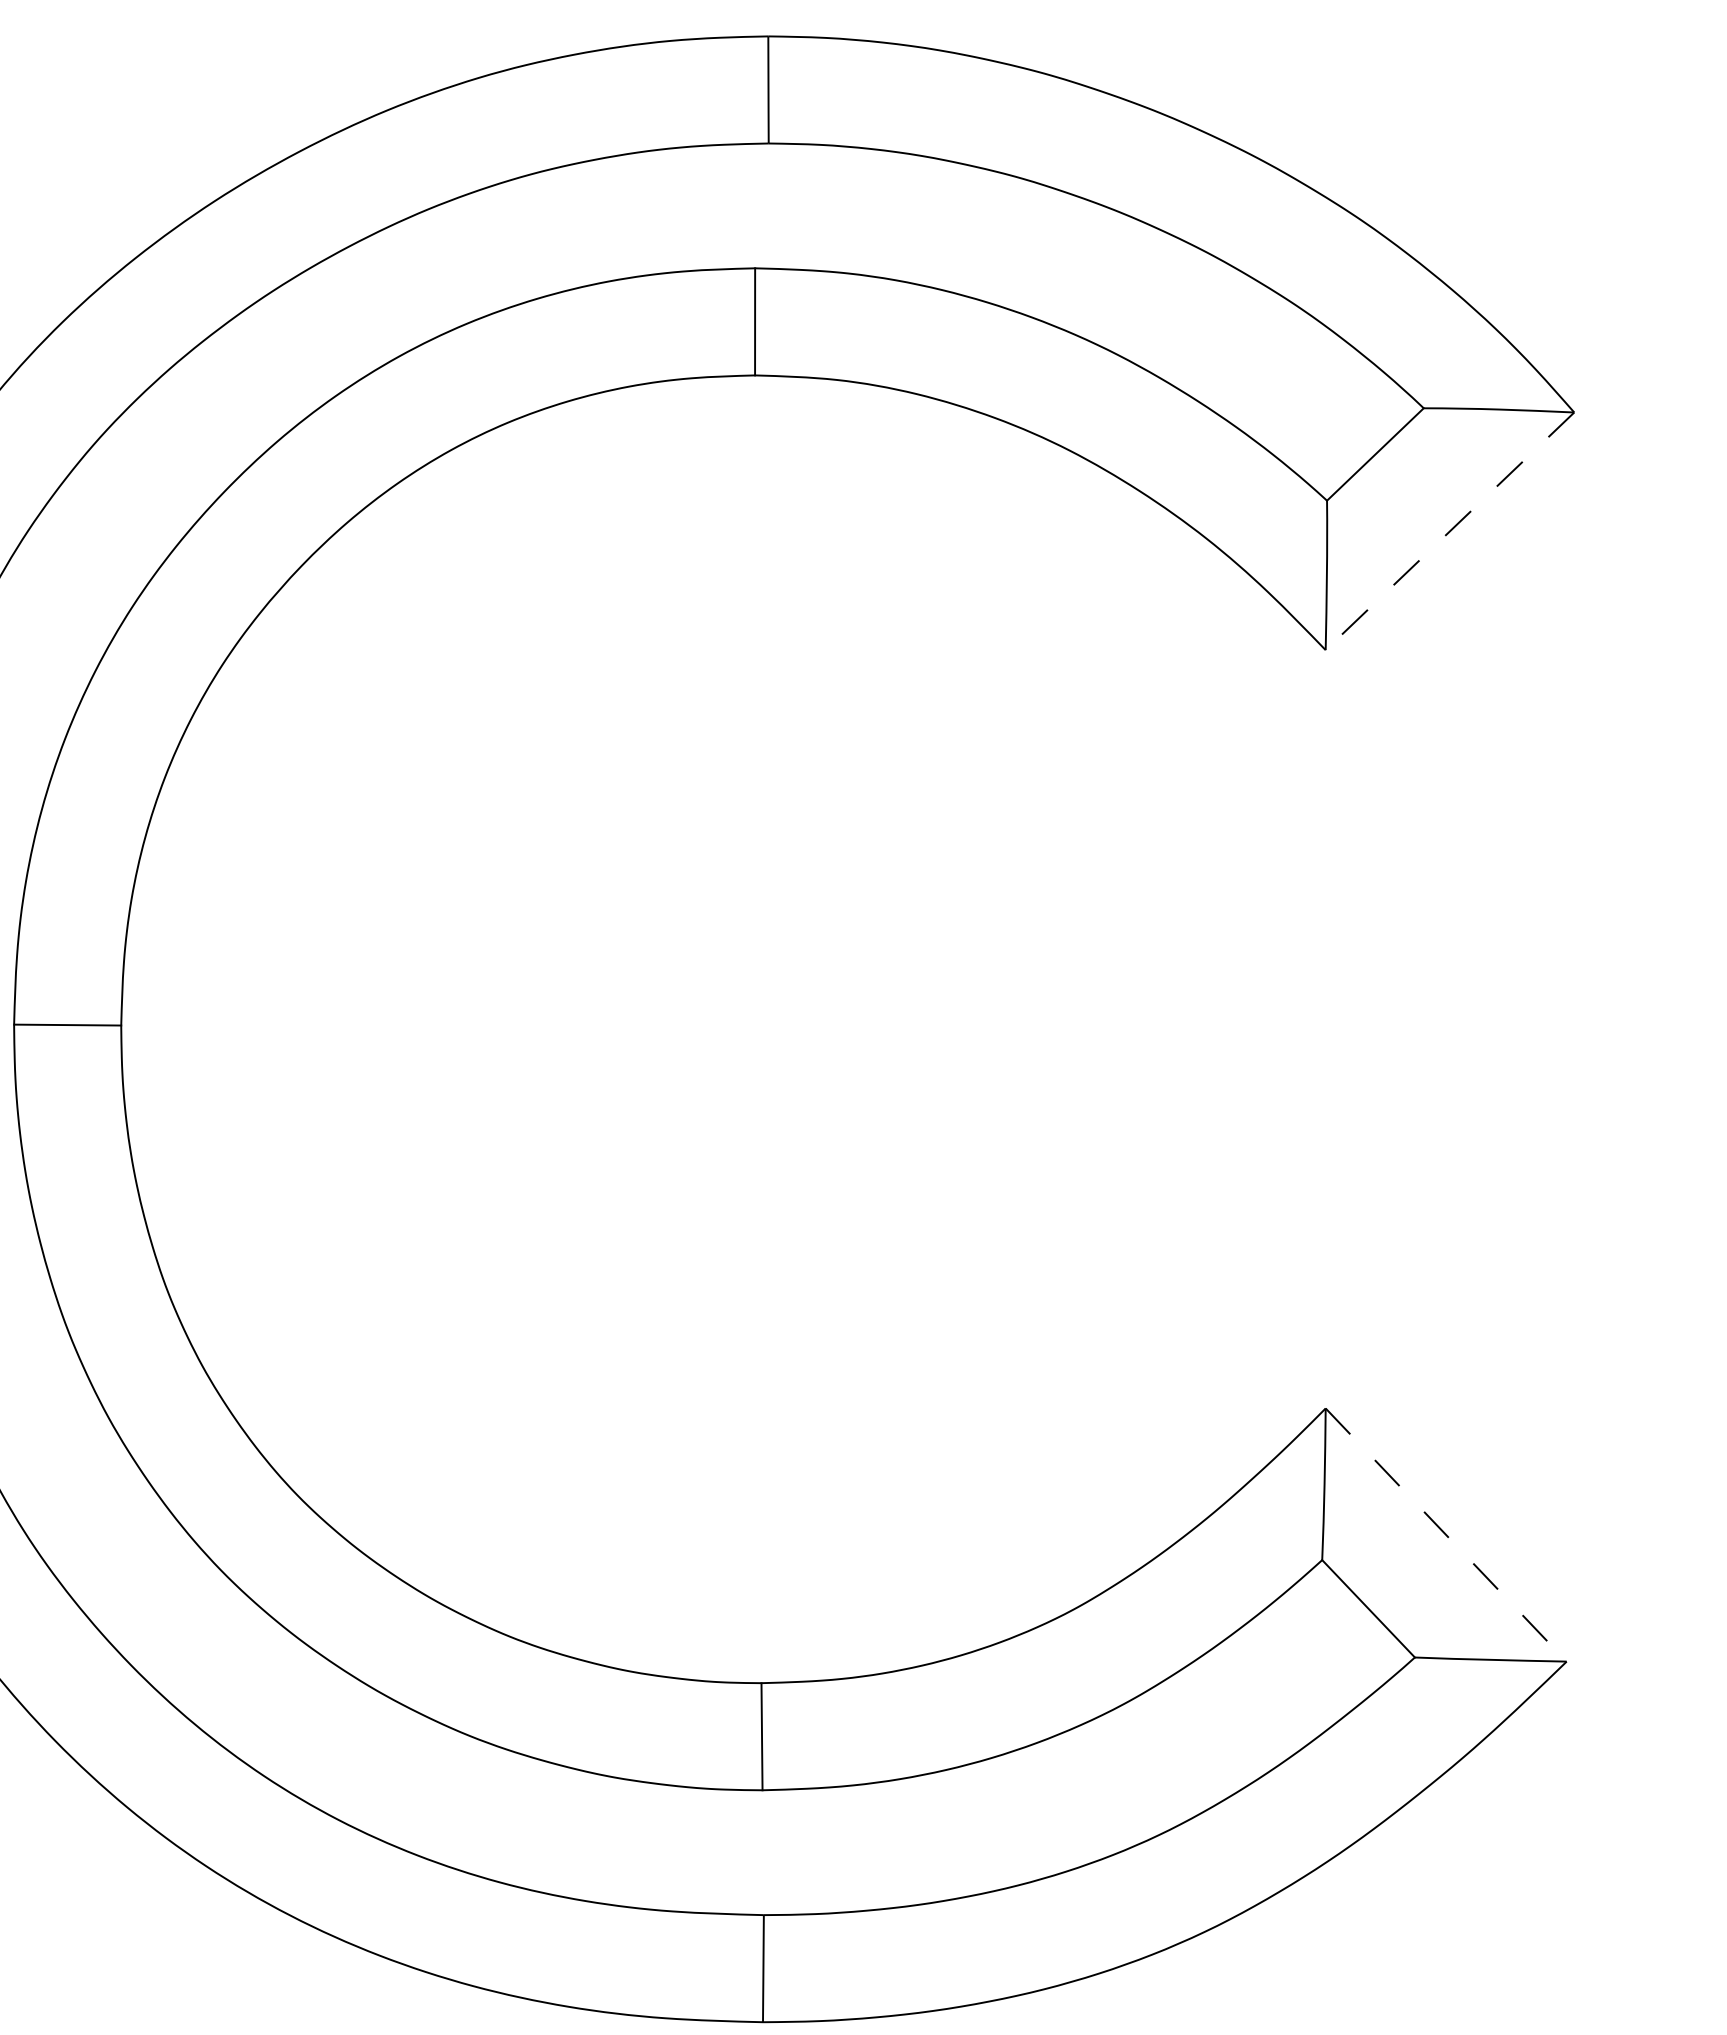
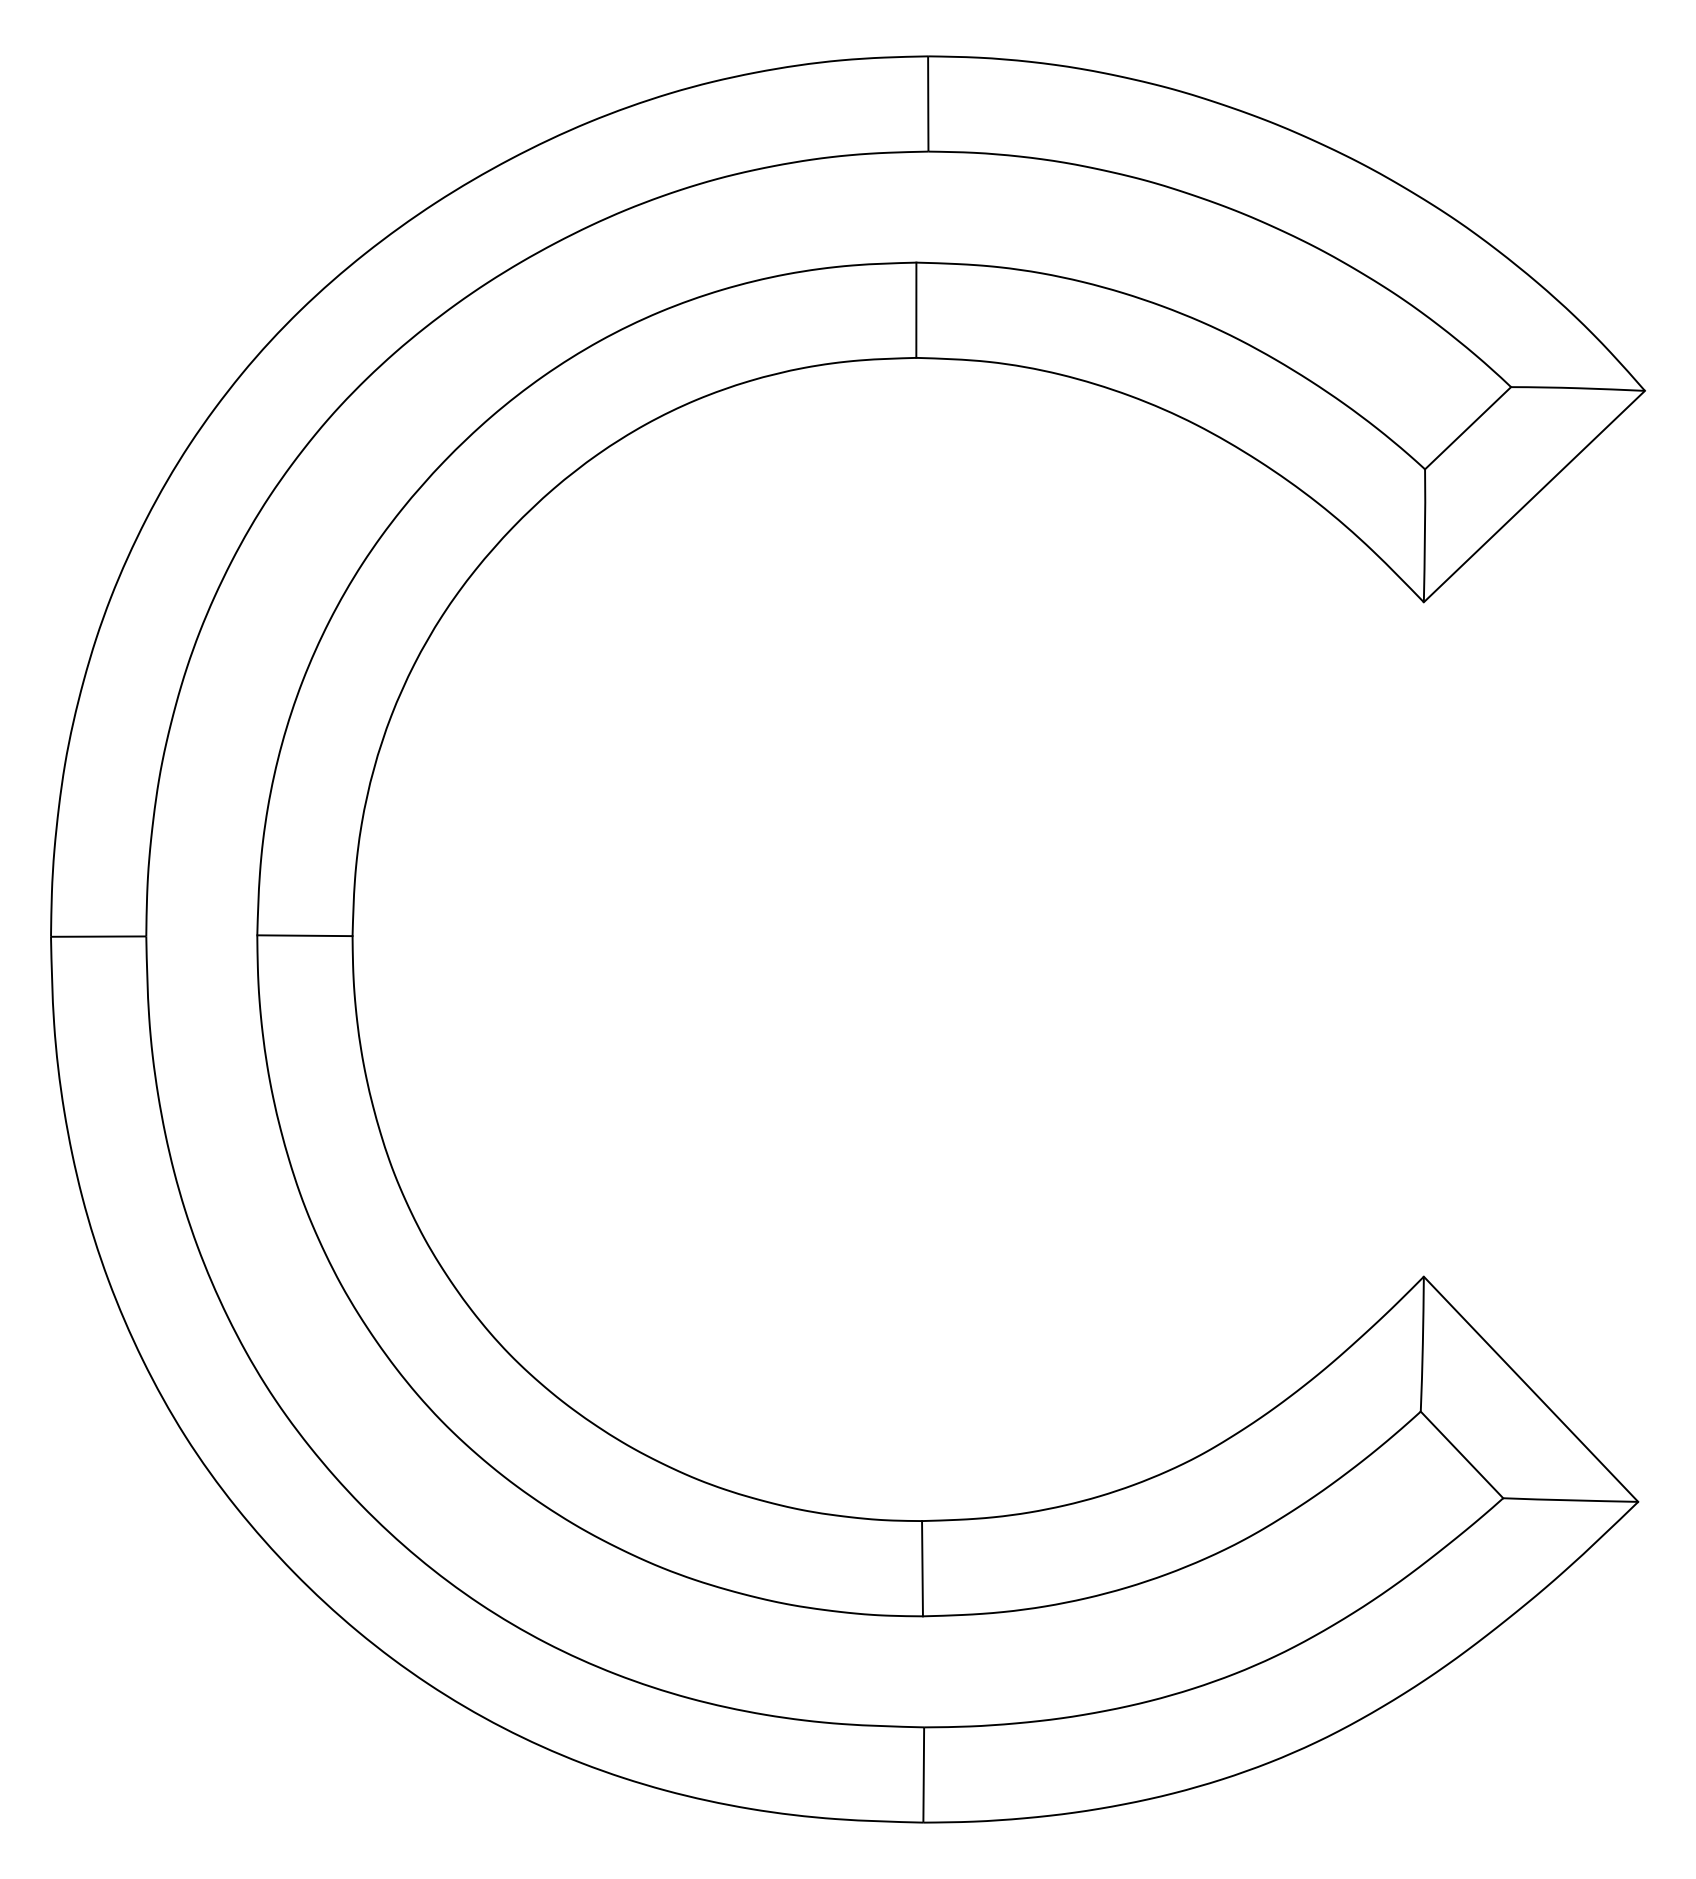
line: (1450, 531) -> (1534, 496), dashed -> solid
line: (1446, 1535) -> (1531, 1389), dashed -> solid

